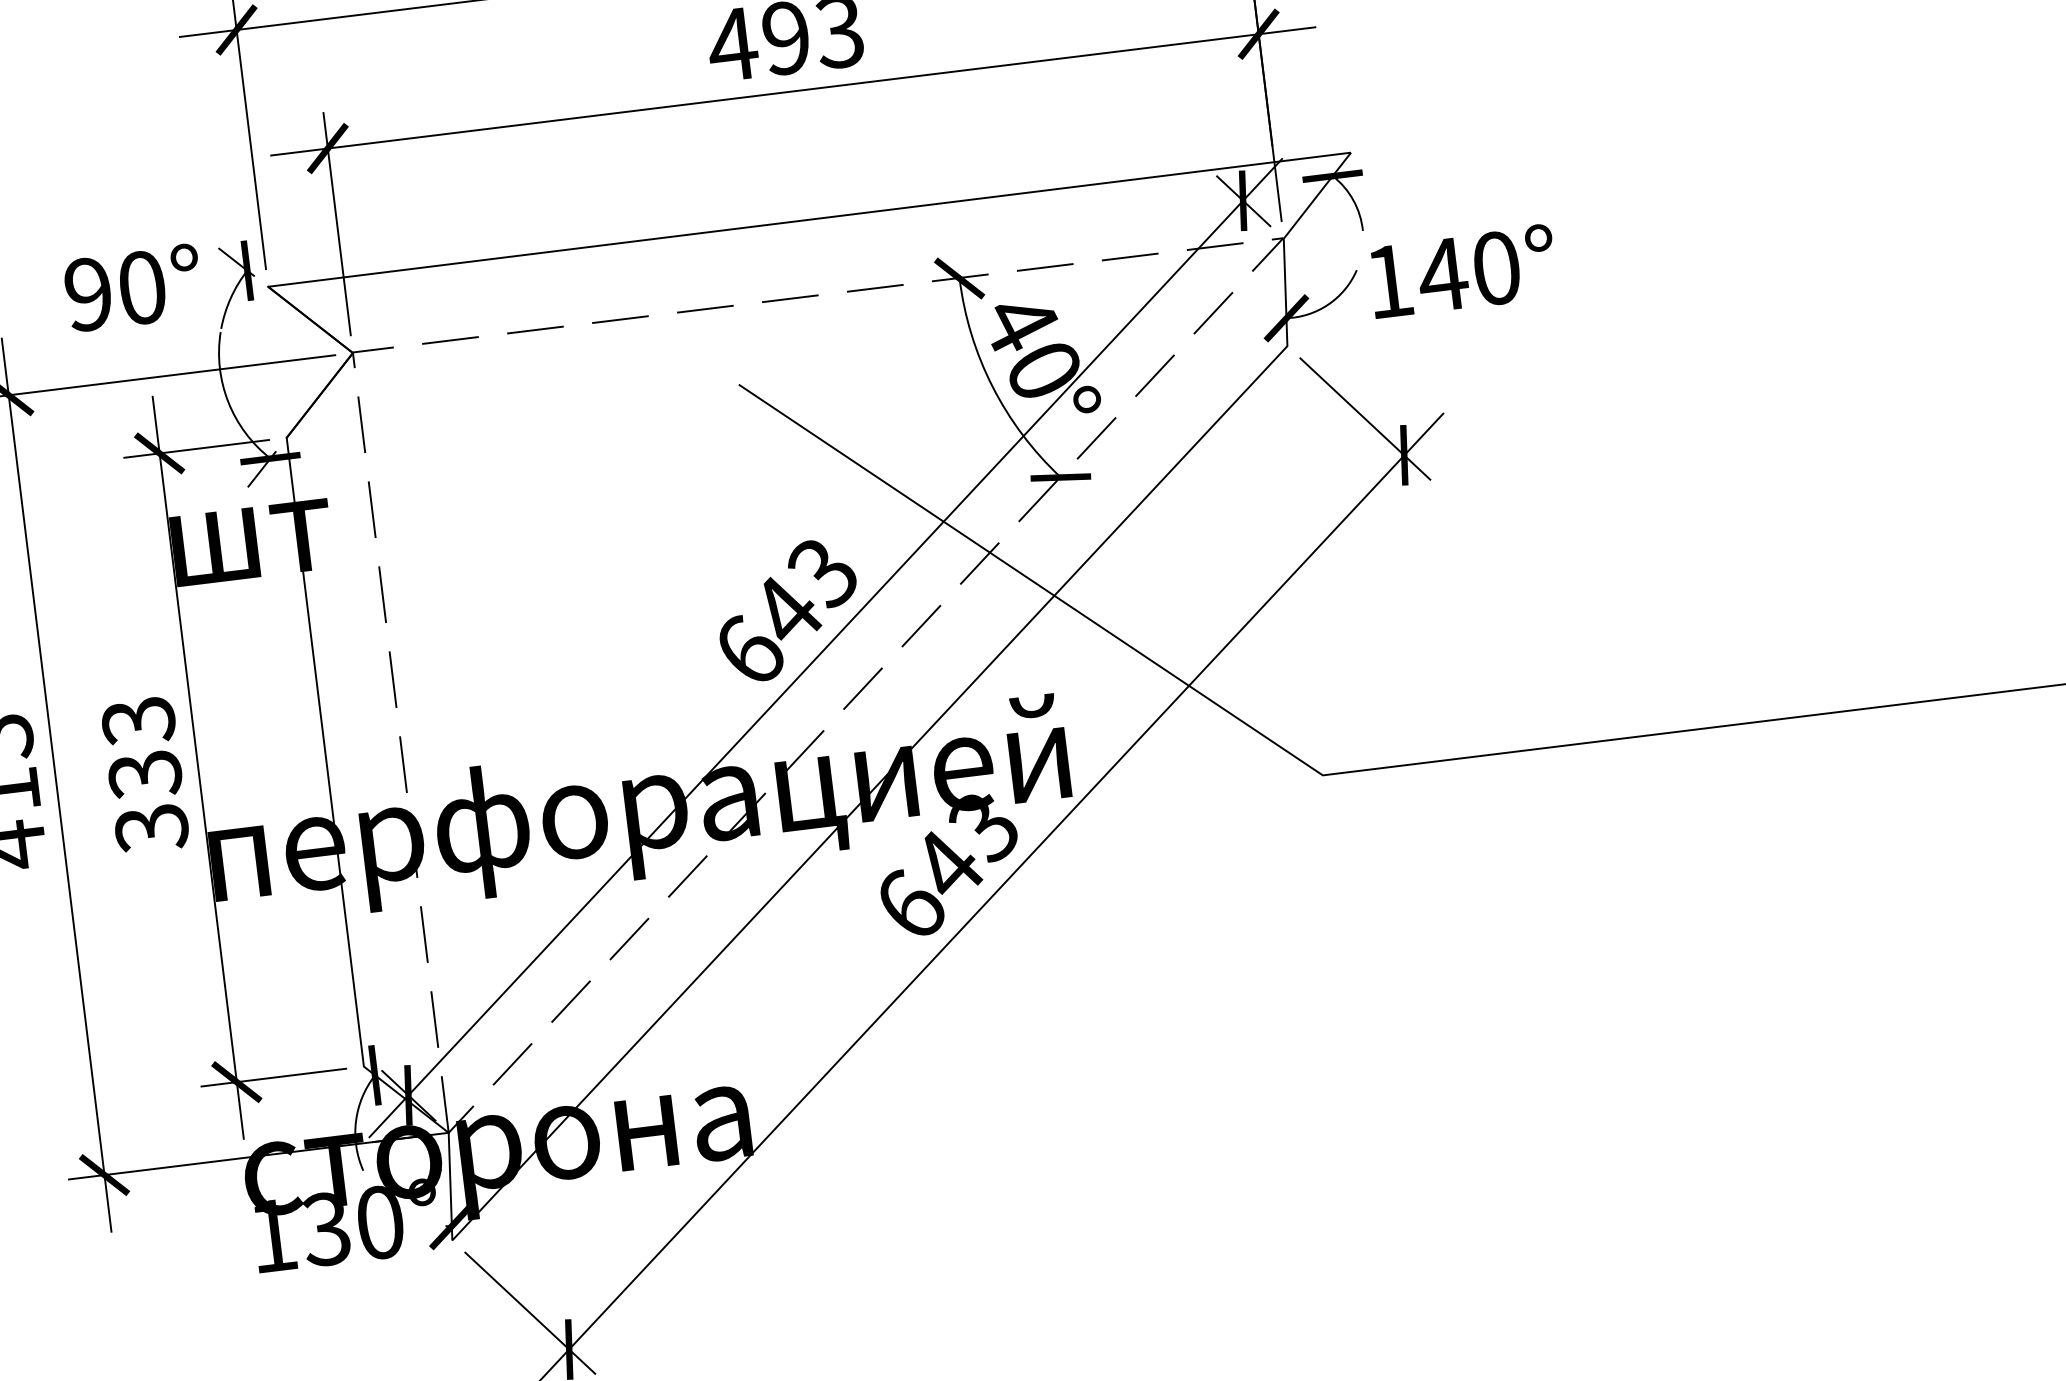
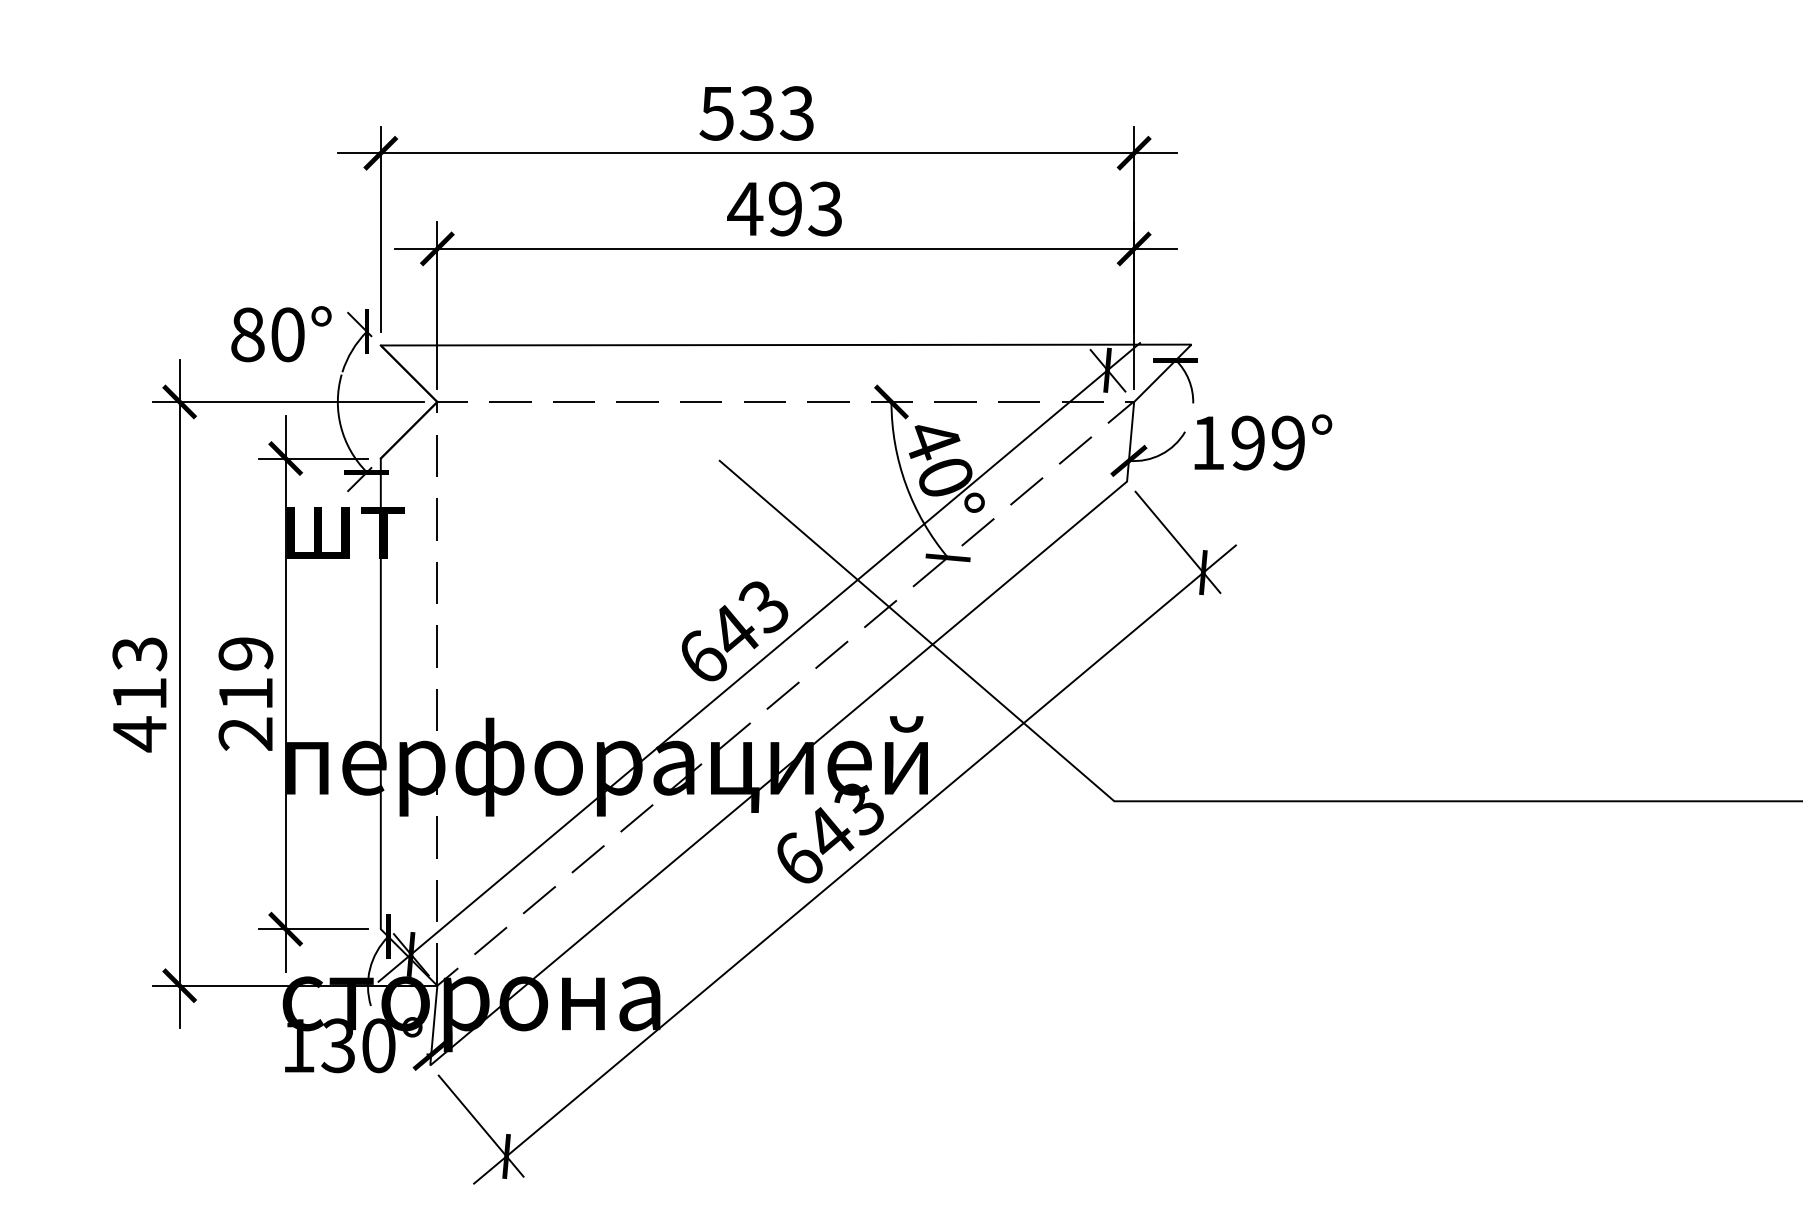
text: (1468, 270) -> (1267, 442), 140° -> 199°
text: (88, 293) -> (247, 334), 90° -> 80°
text: (144, 775) -> (245, 694), 333 -> 219

